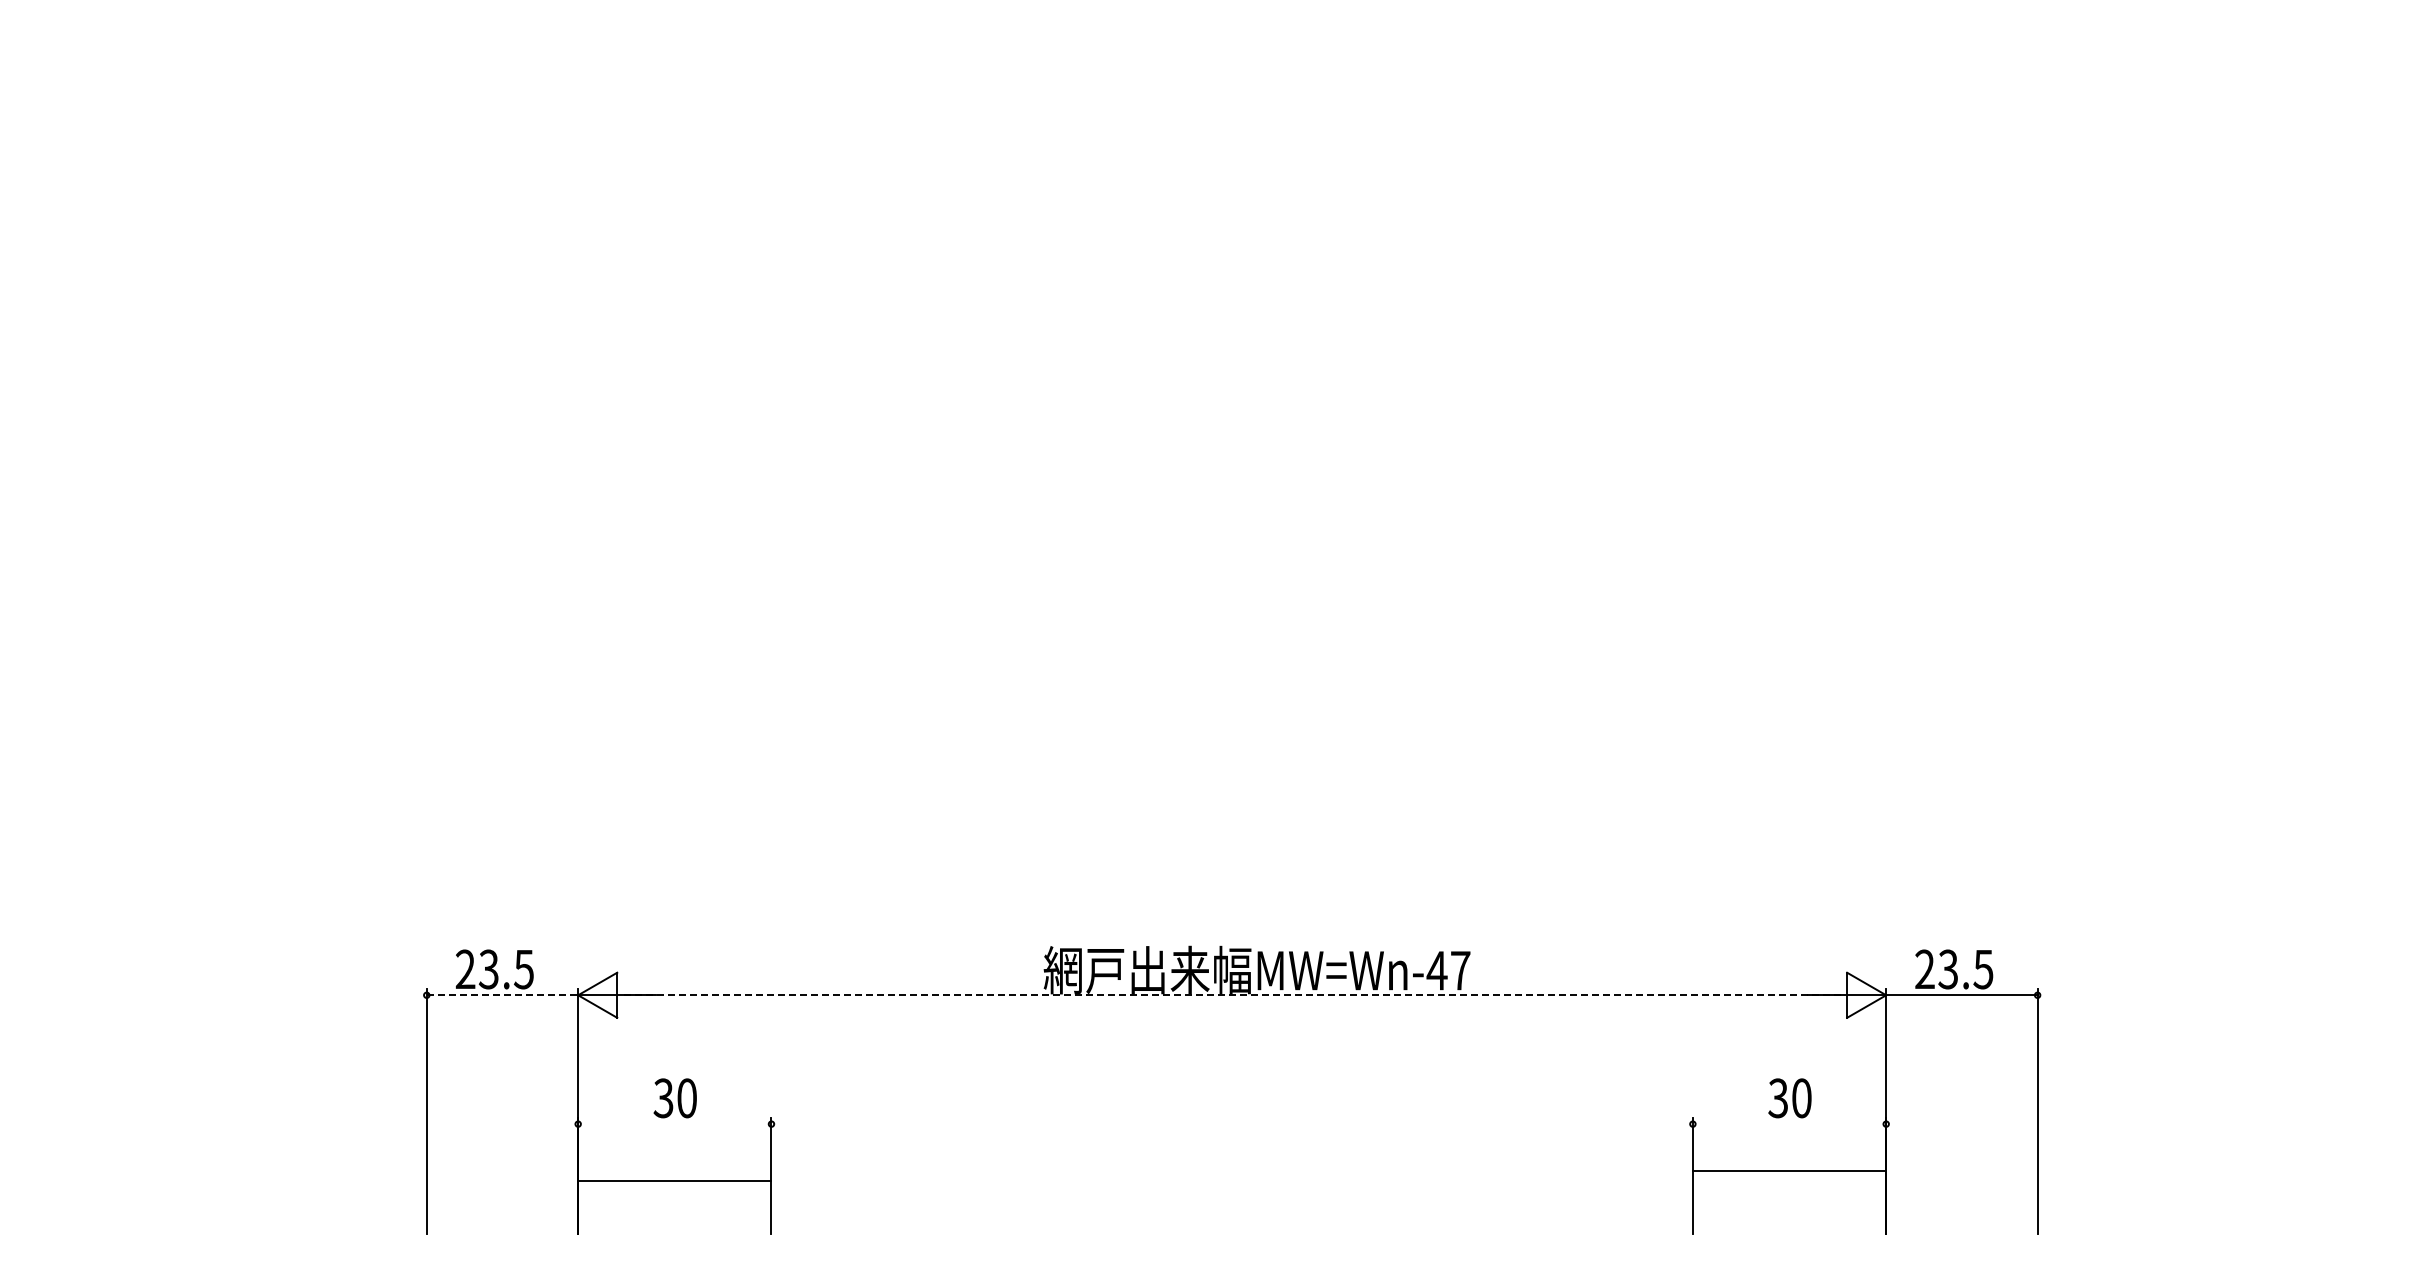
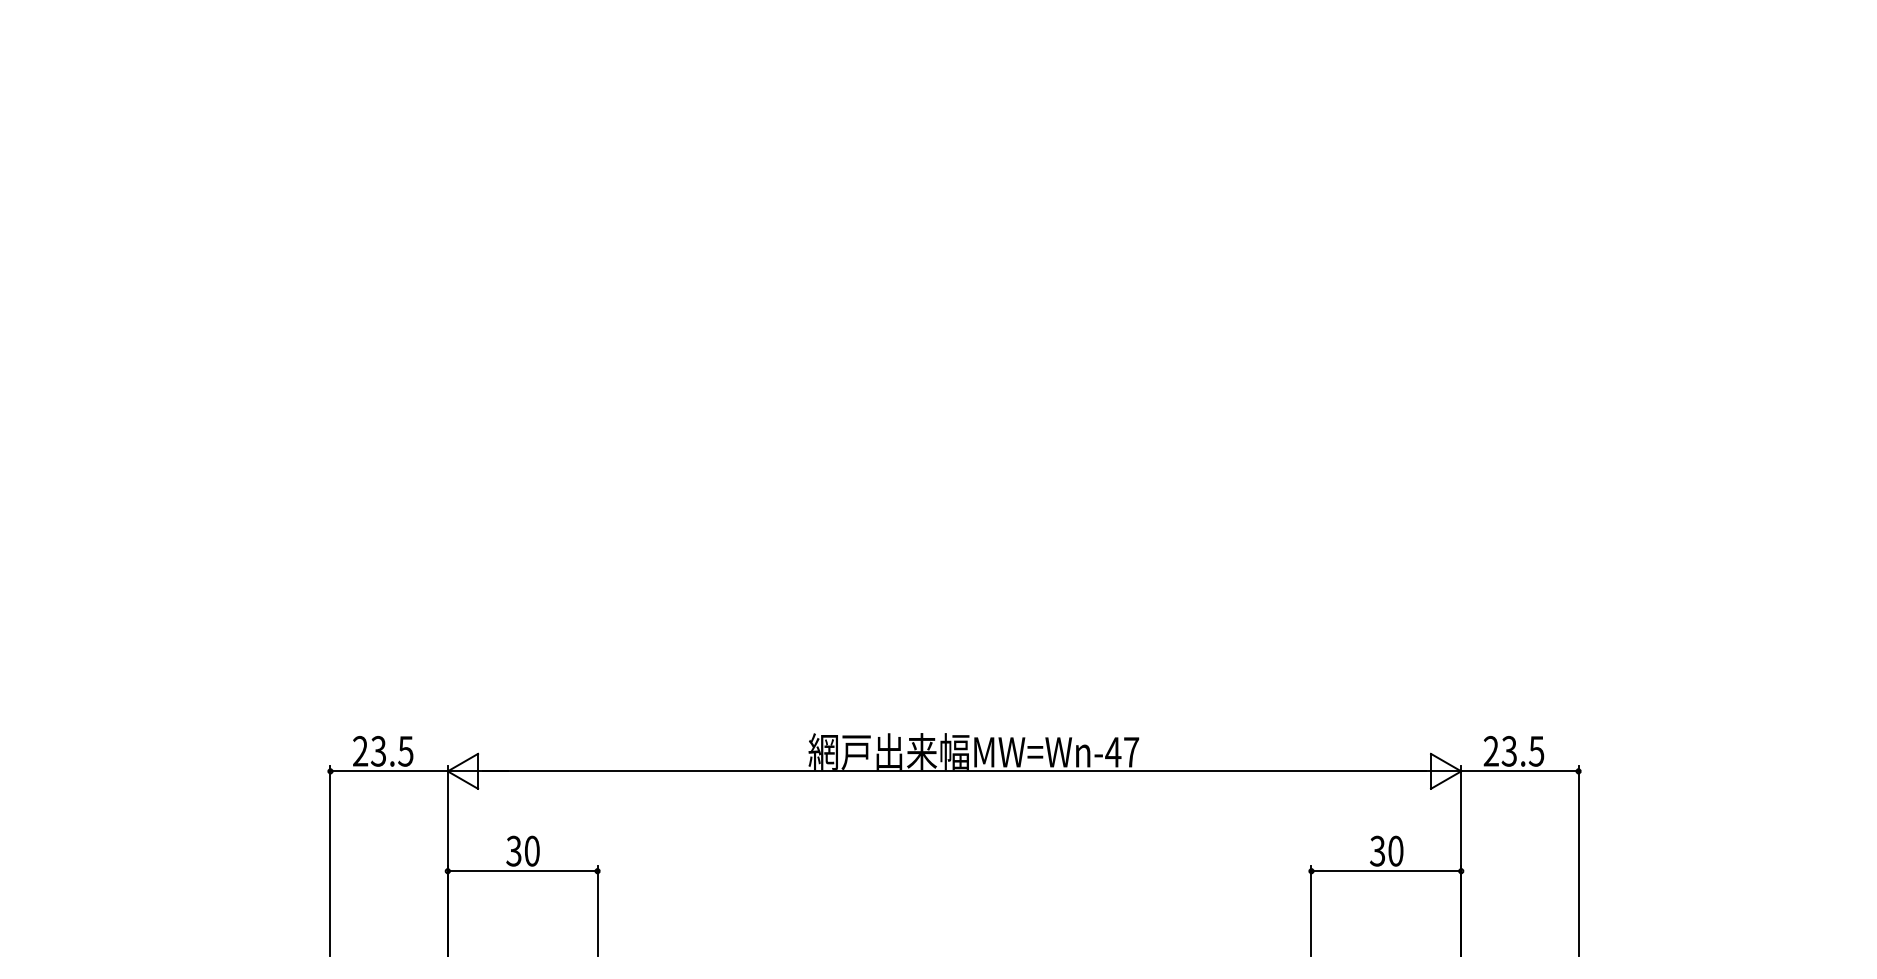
line: (502, 995) -> (389, 771), dashed -> solid
line: (1232, 995) -> (954, 771), dashed -> solid
line: (1789, 1171) -> (1386, 871), moved
line: (674, 1181) -> (522, 871), moved

